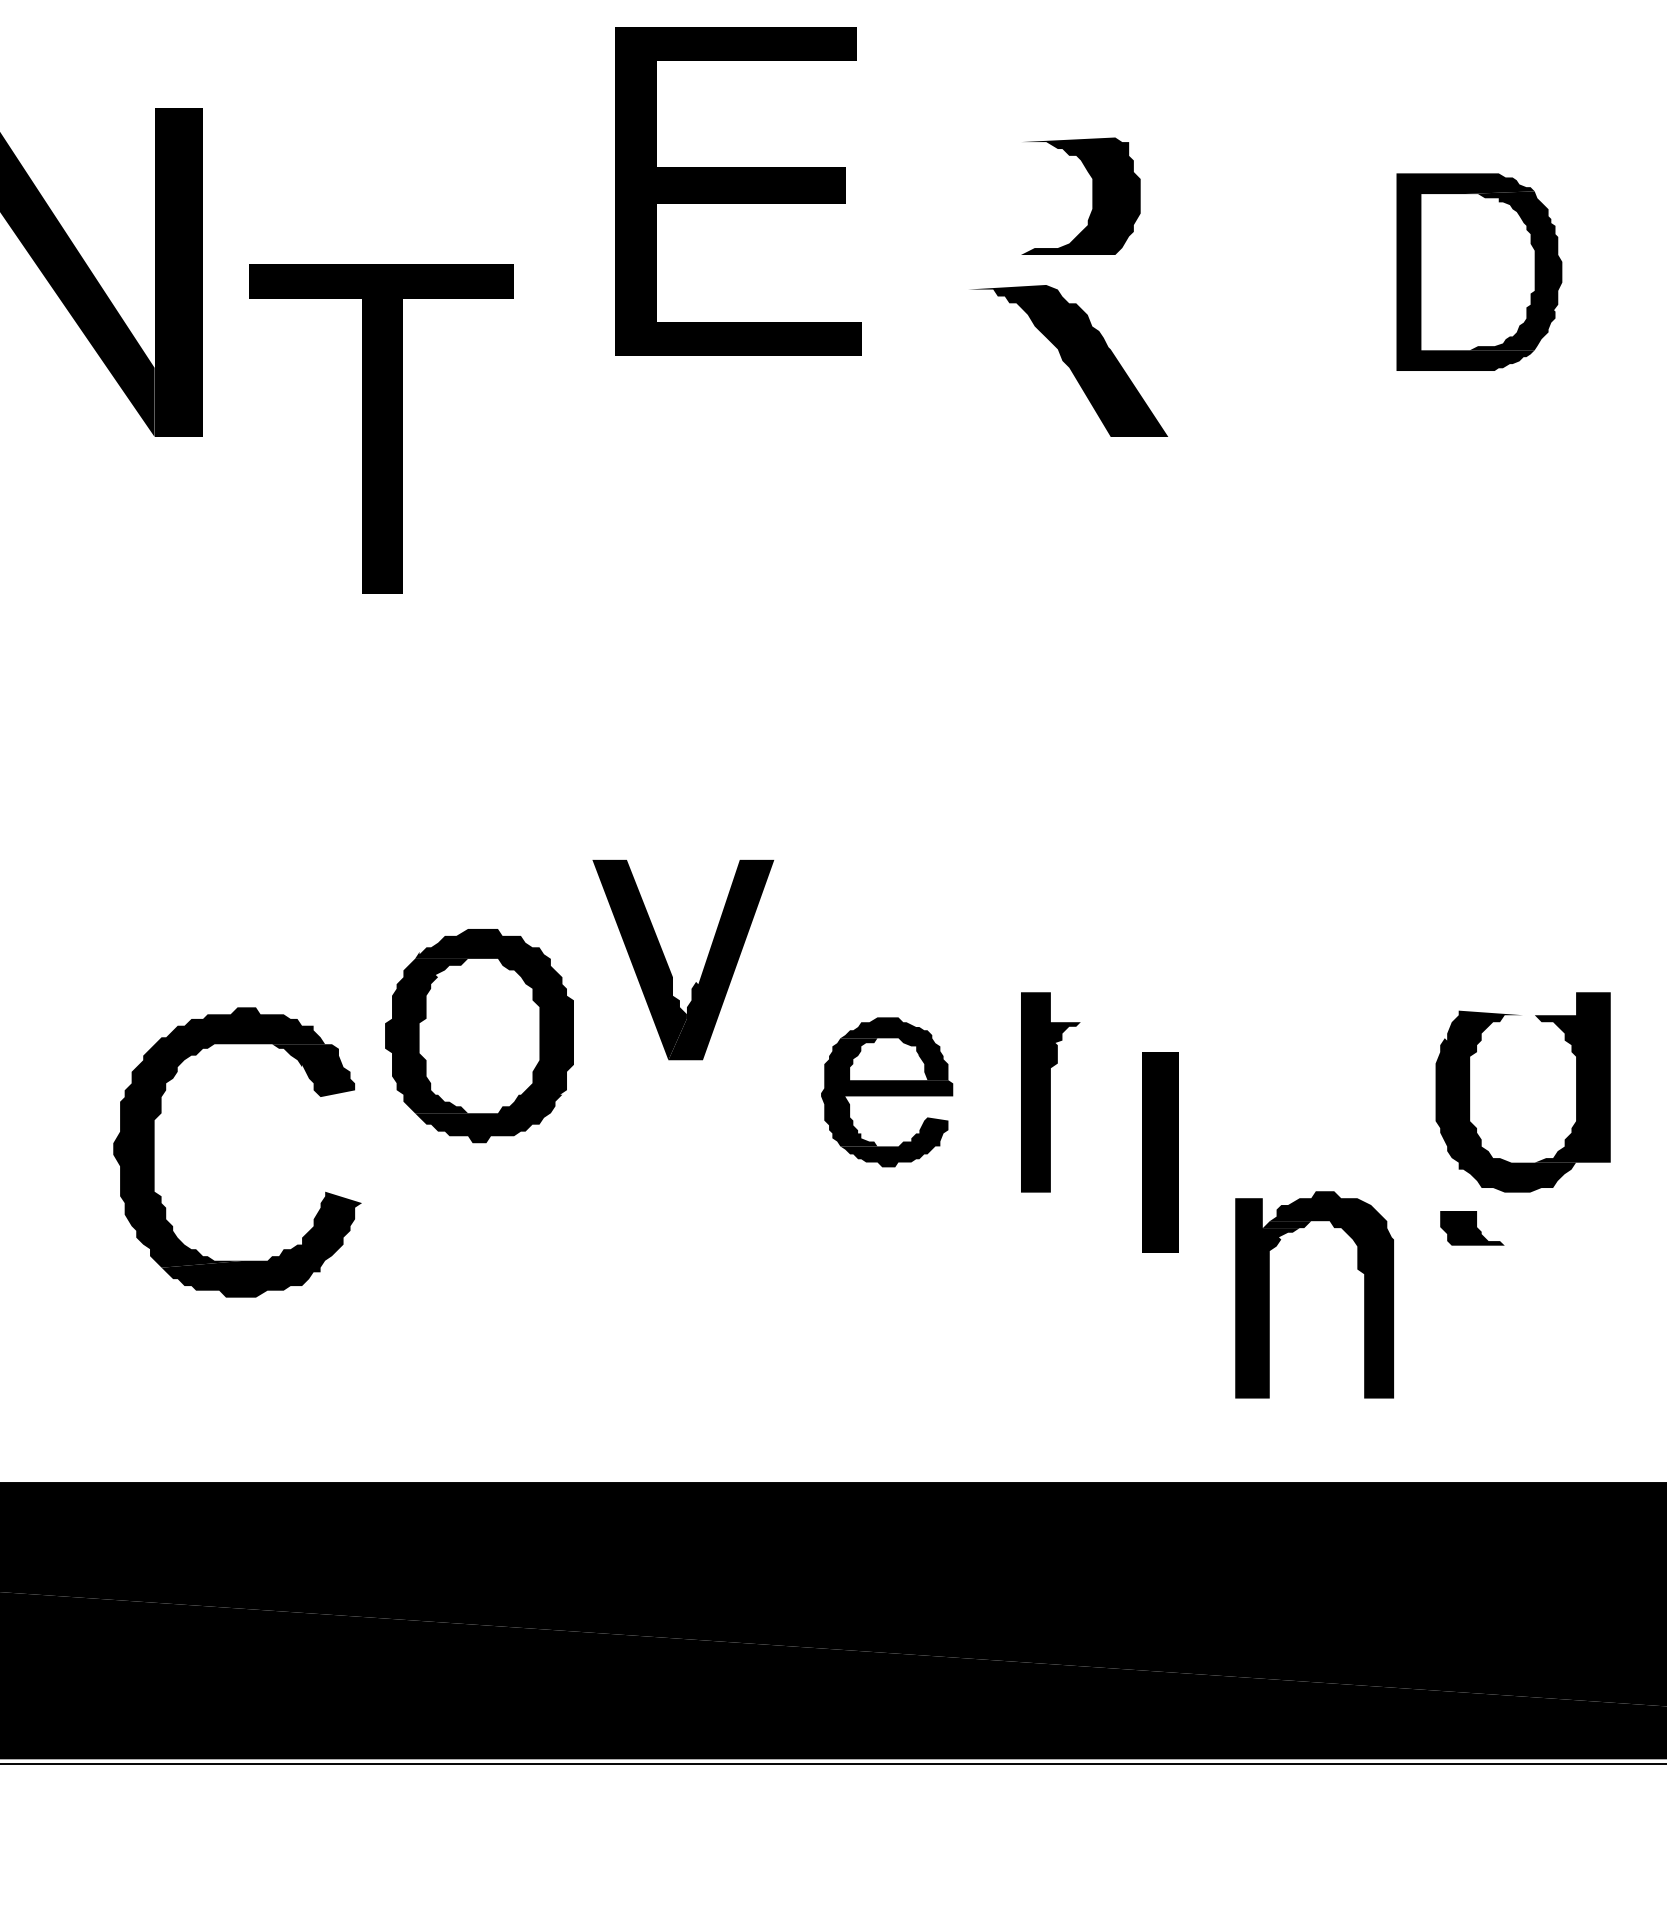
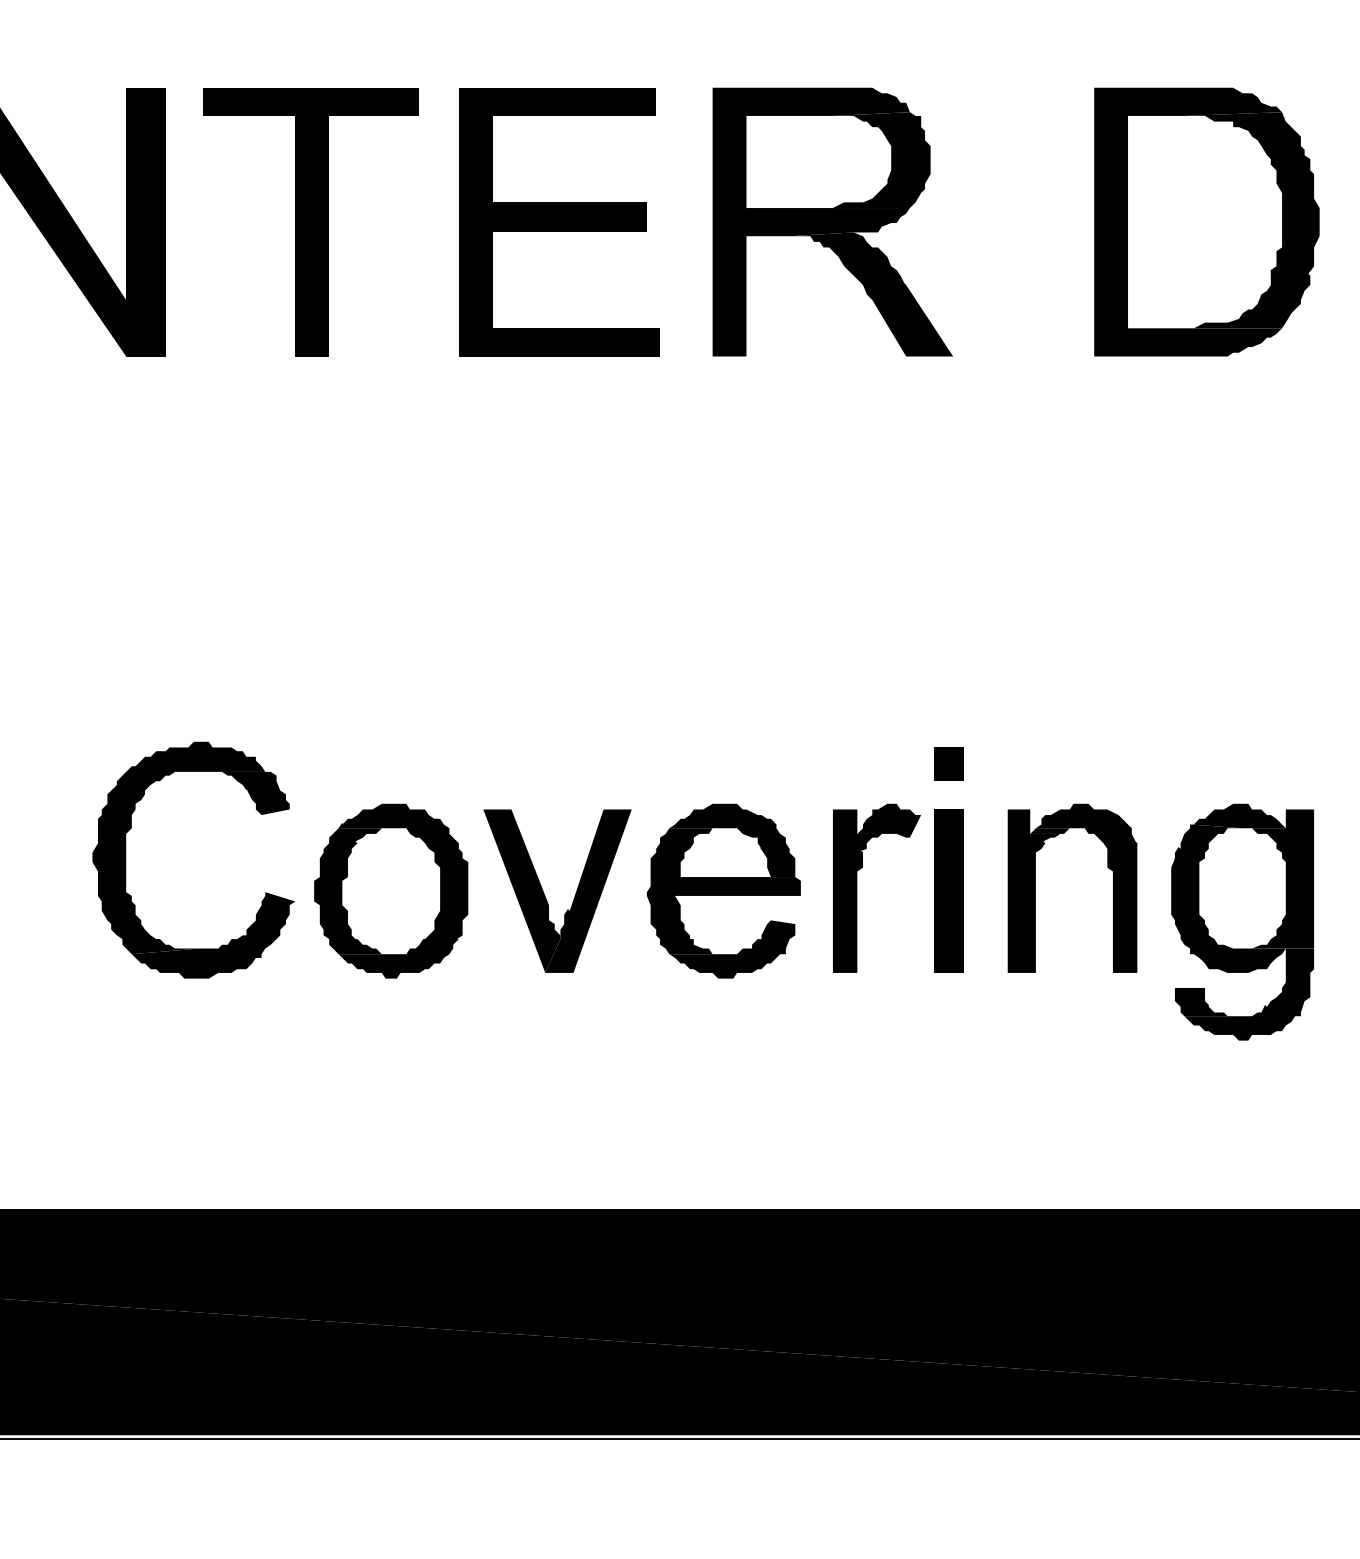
part: (738, 191) -> (559, 222), moved
fill: (993, 271) -> (810, 221), added
part: (1478, 271) -> (1206, 221), size x1.67
part: (380, 429) -> (310, 222), moved
fill: (1163, 937) -> (949, 764), added
part: (668, 965) -> (545, 895), moved
fill: (1516, 999) -> (1237, 815), added
fill: (1090, 1005) -> (889, 820), added
part: (479, 1035) -> (391, 890), moved
part: (886, 1091) -> (723, 890), size x1.43
part: (155, 1151) -> (126, 859), moved
part: (1158, 1151) -> (948, 890), moved
fill: (1531, 1219) -> (1249, 994), added
part: (1269, 1293) -> (1035, 887), moved

